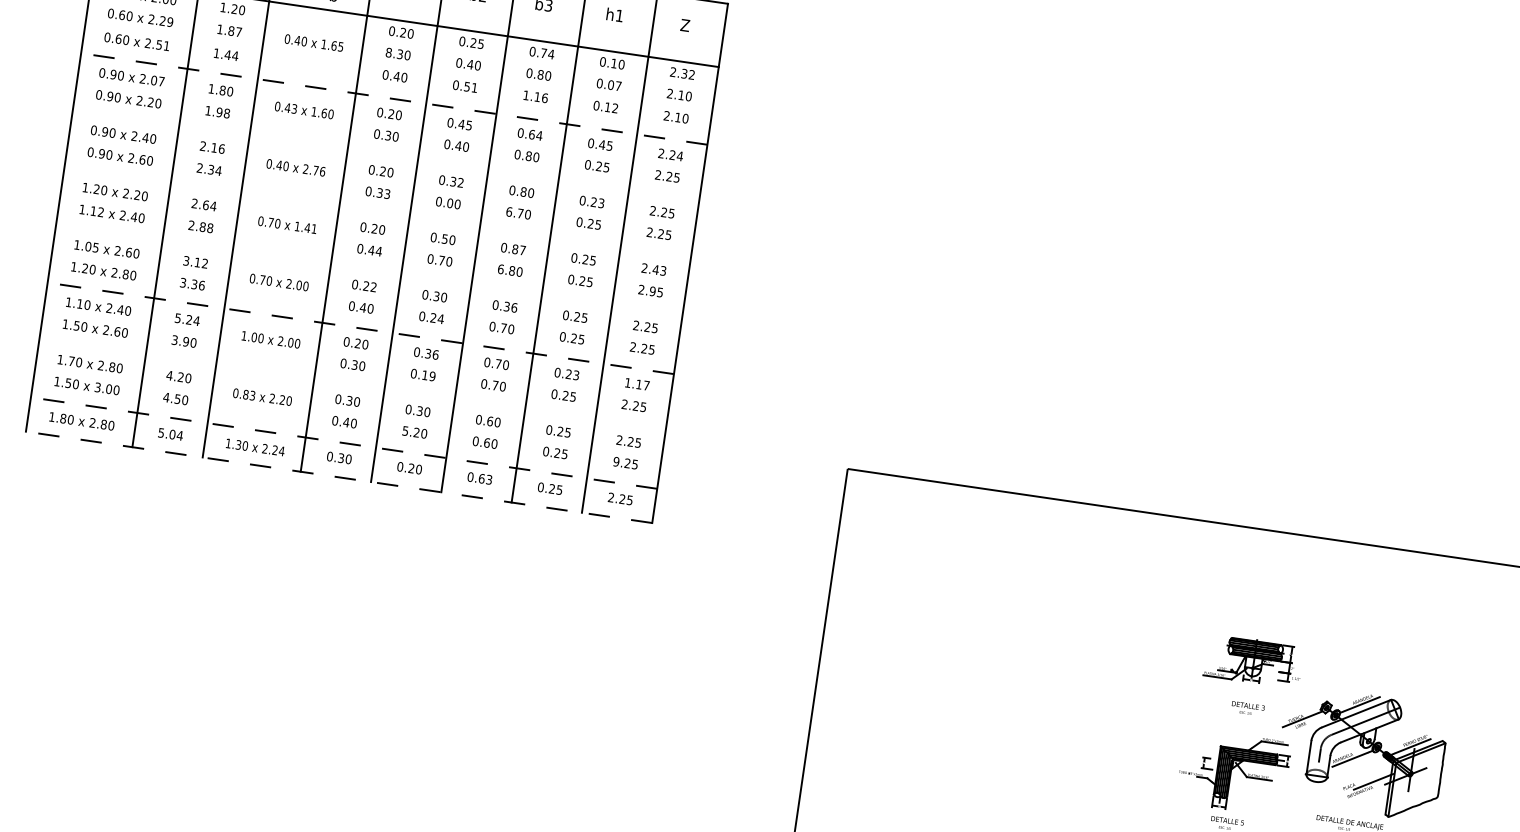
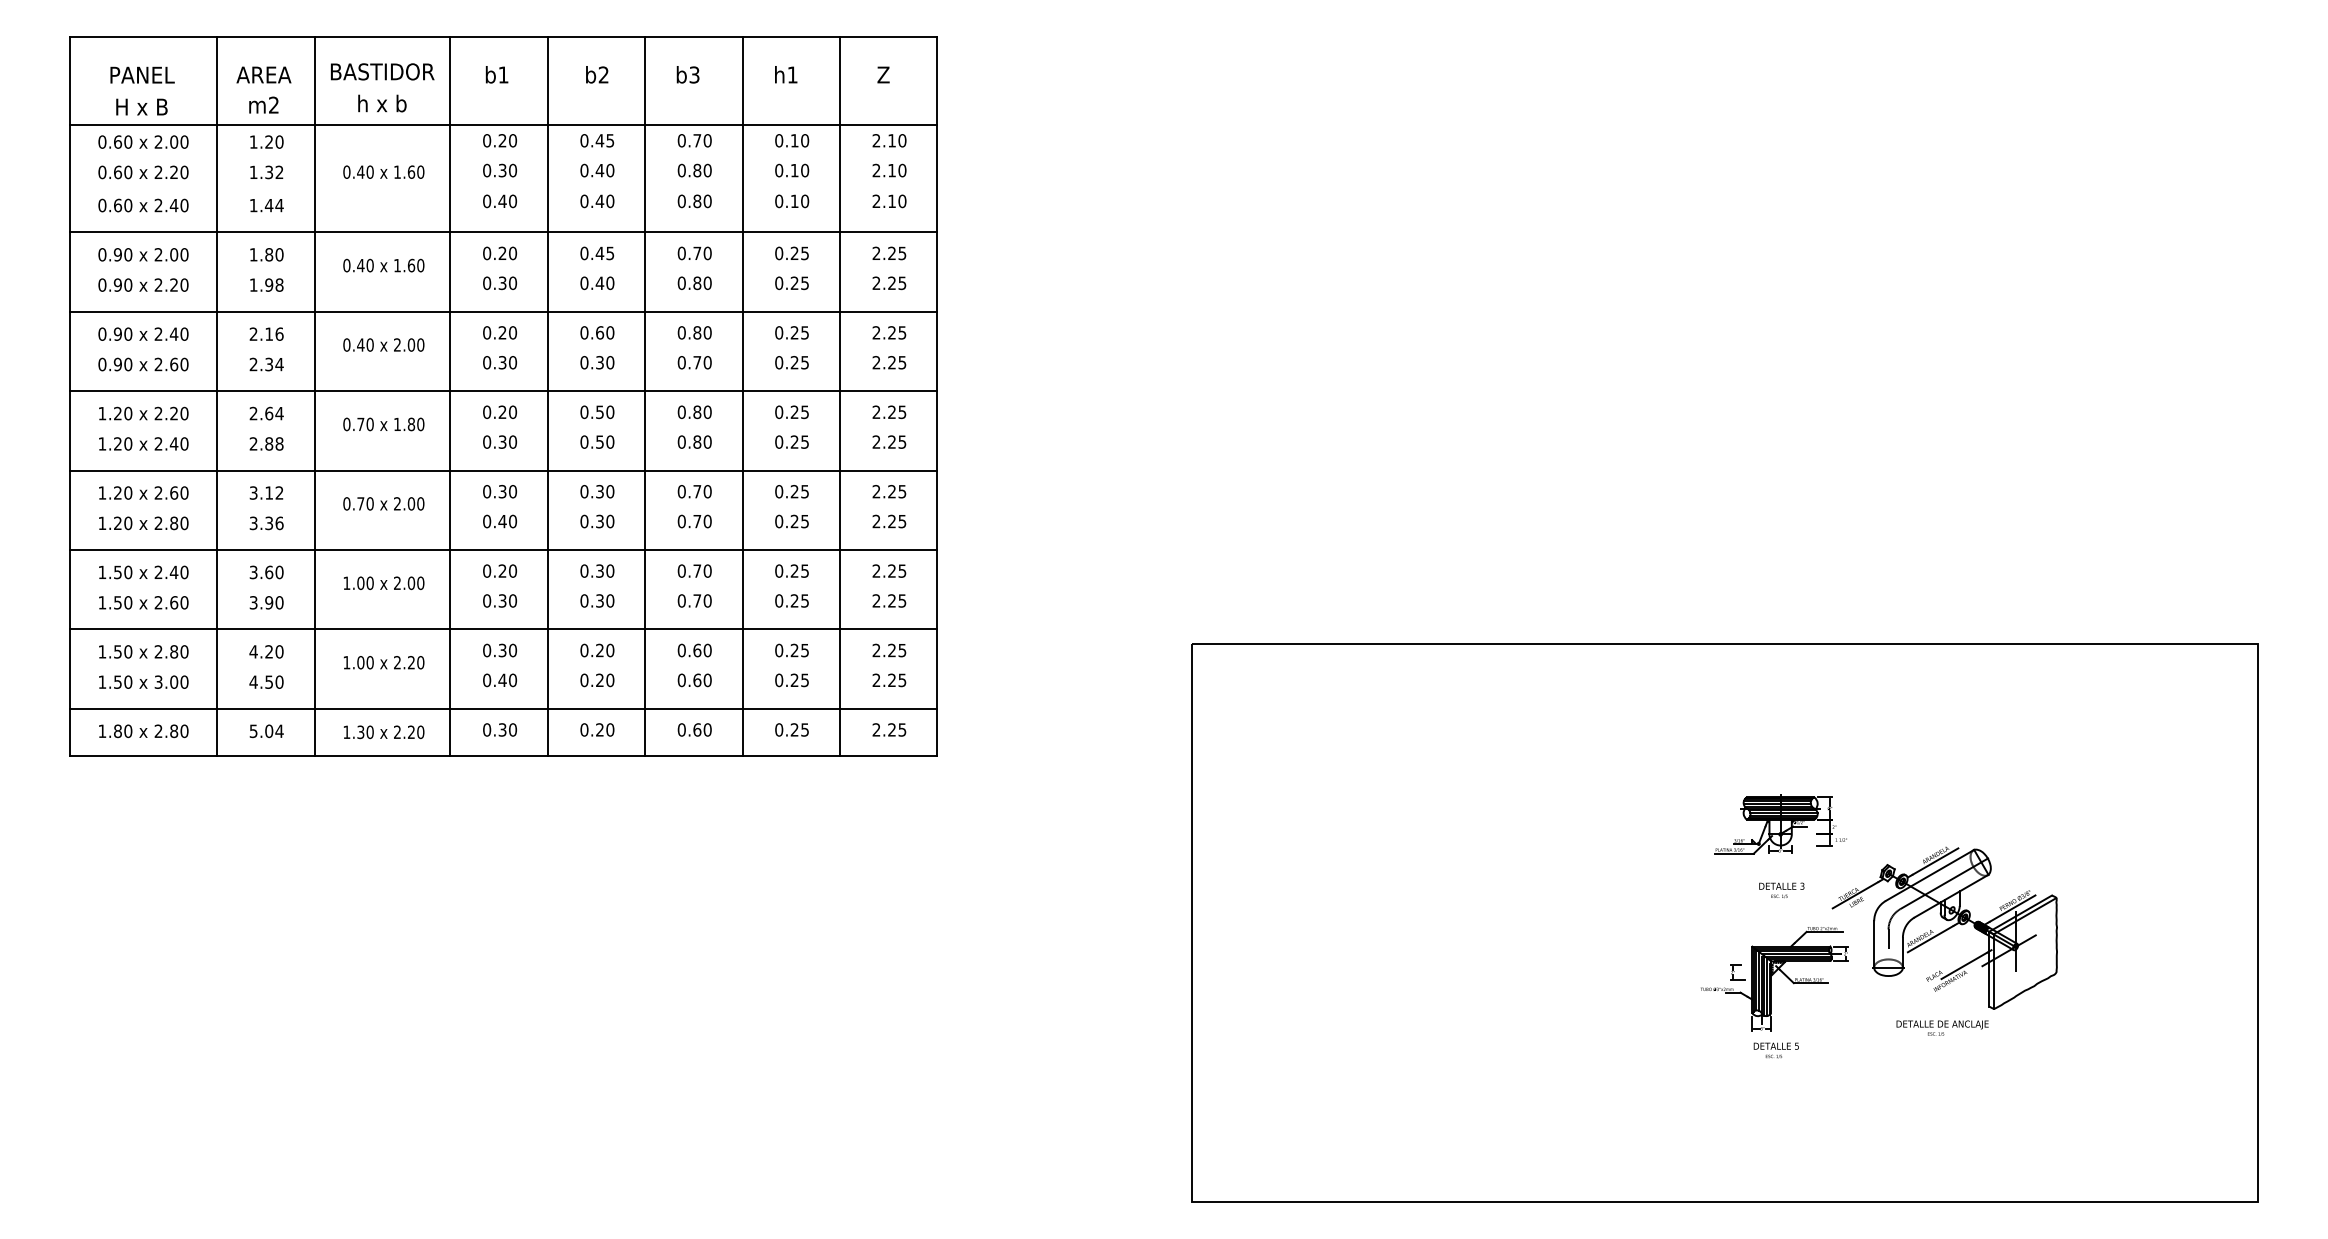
text: (170, 22) -> (184, 172), 2.29 -> 2.20
text: (235, 31) -> (274, 172), 1.87 -> 1.32
text: (473, 42) -> (599, 140), 0.25 -> 0.45
text: (162, 45) -> (178, 205), 2.51 -> 2.40
text: (340, 46) -> (420, 171), 1.65 -> 1.60
text: (389, 52) -> (487, 170), 8.30 -> 0.30
text: (551, 54) -> (707, 140), 0.74 -> 0.70
text: (688, 74) -> (897, 140), 2.32 -> 2.10
text: (161, 81) -> (184, 254), 2.07 -> 2.00
text: (614, 85) -> (799, 170), 0.07 -> 0.10
text: (470, 87) -> (604, 201), 0.51 -> 0.40
text: (535, 96) -> (694, 201), 1.16 -> 0.80
line: (394, 99) -> (503, 232), dashed -> solid
text: (294, 108) -> (369, 265), 0.43 -> 0.40
text: (615, 108) -> (805, 201), 0.12 -> 0.10
text: (535, 135) -> (702, 253), 0.64 -> 0.70
text: (602, 144) -> (794, 252), 0.45 -> 0.25
line: (385, 156) -> (503, 311), added
text: (680, 156) -> (902, 253), 2.24 -> 2.25
text: (318, 170) -> (415, 344), 2.76 -> 2.00
text: (457, 182) -> (605, 332), 0.32 -> 0.60
text: (387, 194) -> (513, 362), 0.33 -> 0.30
text: (450, 203) -> (600, 362), 0.00 -> 0.30
text: (601, 203) -> (804, 332), 0.23 -> 0.25
text: (97, 211) -> (123, 443), 1.12 -> 1.20
text: (509, 211) -> (681, 362), 6.70 -> 0.70
line: (377, 213) -> (503, 391), added
text: (310, 228) -> (415, 424), 1.41 -> 1.80
text: (92, 246) -> (123, 492), 1.05 -> 1.20
text: (375, 250) -> (507, 441), 0.44 -> 0.30
text: (522, 250) -> (707, 412), 0.87 -> 0.80
text: (441, 260) -> (599, 441), 0.70 -> 0.50
text: (500, 268) -> (681, 441), 6.80 -> 0.80
text: (659, 269) -> (896, 411), 2.43 -> 2.25
line: (369, 271) -> (503, 470), added
text: (369, 286) -> (507, 491), 0.22 -> 0.30
text: (653, 291) -> (892, 441), 2.95 -> 2.25
text: (79, 304) -> (117, 572), 1.10 -> 1.50
text: (510, 307) -> (702, 491), 0.36 -> 0.70
text: (437, 318) -> (605, 521), 0.24 -> 0.30
text: (187, 319) -> (266, 572), 5.24 -> 3.60
line: (360, 328) -> (503, 550), dashed -> solid
text: (435, 354) -> (610, 570), 0.36 -> 0.30
text: (71, 361) -> (117, 651), 1.70 -> 1.50
text: (575, 374) -> (804, 570), 0.23 -> 0.25
text: (429, 375) -> (605, 600), 0.19 -> 0.30
text: (637, 383) -> (889, 570), 1.17 -> 2.25
line: (352, 385) -> (503, 629), added
text: (244, 394) -> (358, 662), 0.83 -> 1.00
text: (419, 411) -> (599, 650), 0.30 -> 0.20
text: (405, 431) -> (584, 680), 5.20 -> 0.20
line: (344, 442) -> (503, 708), dashed -> solid
text: (281, 451) -> (420, 732), 2.24 -> 2.20
text: (616, 461) -> (876, 680), 9.25 -> 2.25
line: (339, 477) -> (503, 756), dashed -> solid
text: (489, 479) -> (707, 729), 0.63 -> 0.60

